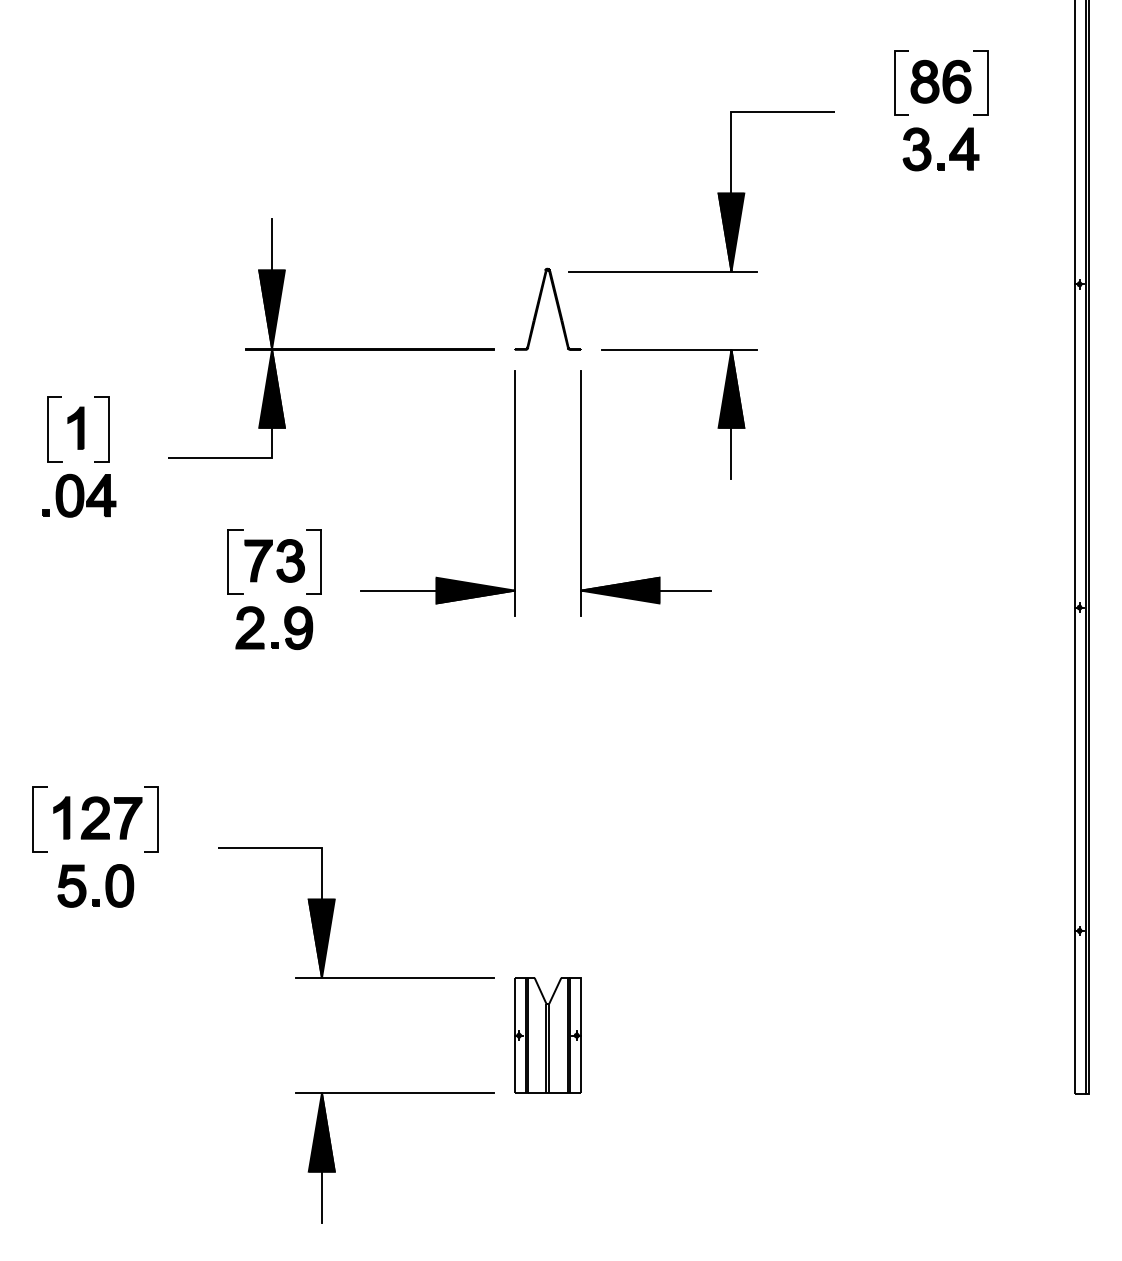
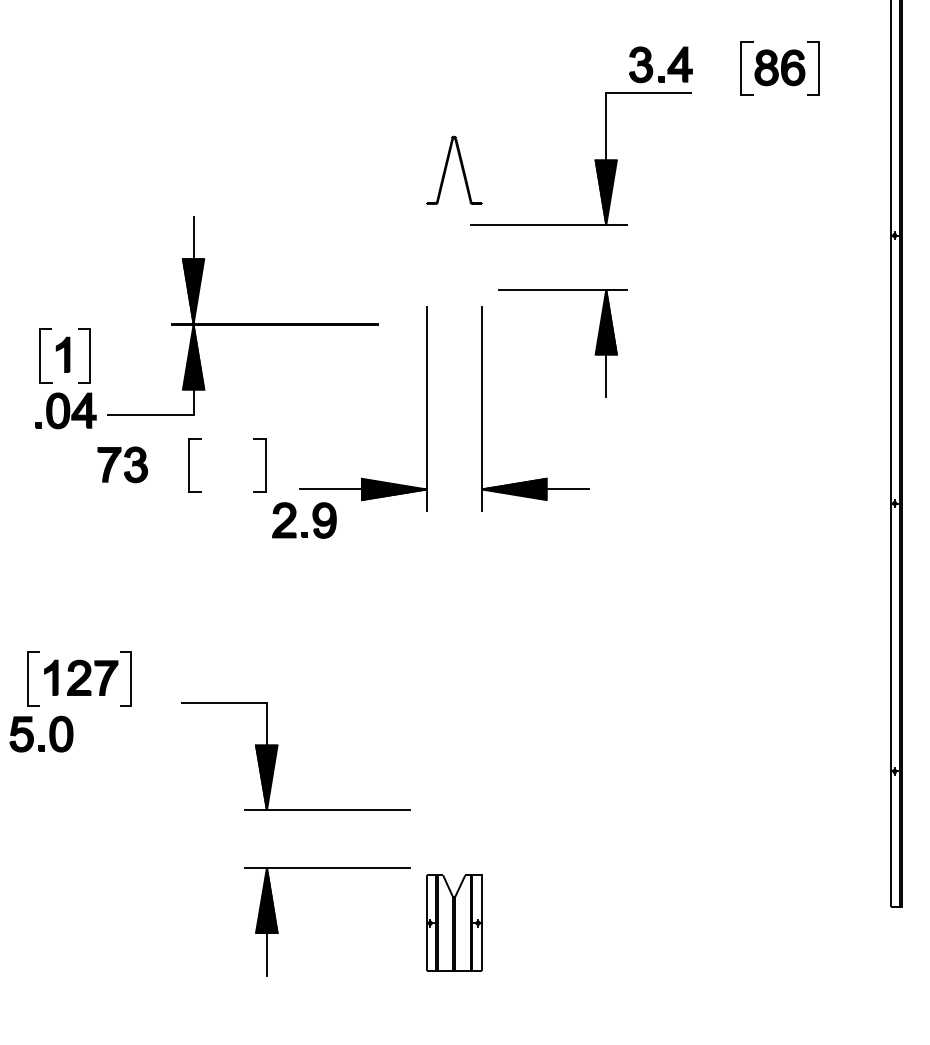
part: (930, 152) -> (652, 67), moved
part: (556, 308) -> (461, 169), moved
part: (331, 348) -> (242, 323), moved
part: (276, 552) -> (124, 457), moved
part: (284, 624) -> (312, 517), moved
part: (105, 885) -> (49, 733), moved
part: (548, 1034) -> (454, 922), moved
part: (335, 1168) -> (278, 930), moved

